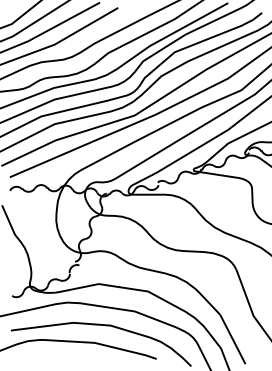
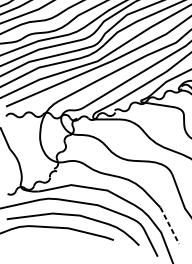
line: (232, 339) -> (169, 225), solid -> dashed

